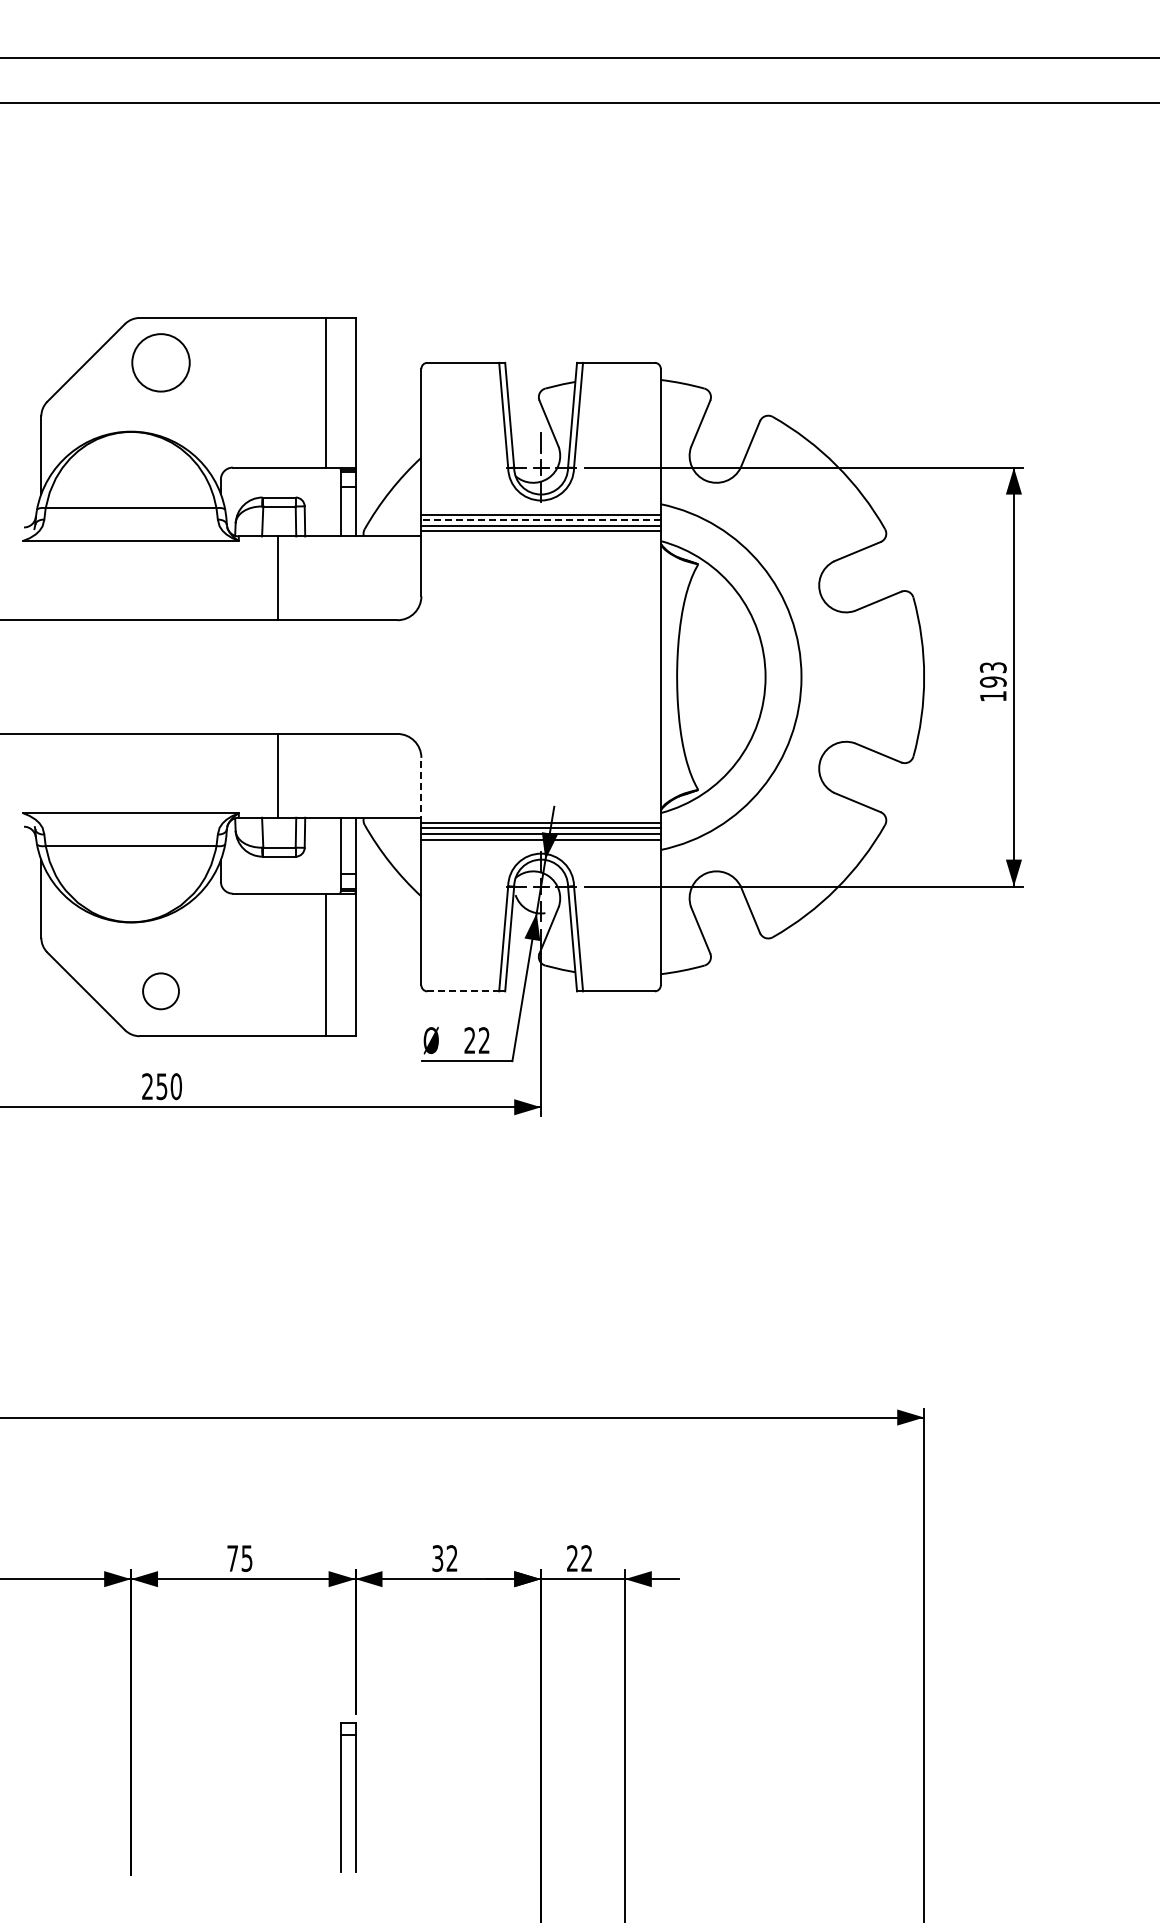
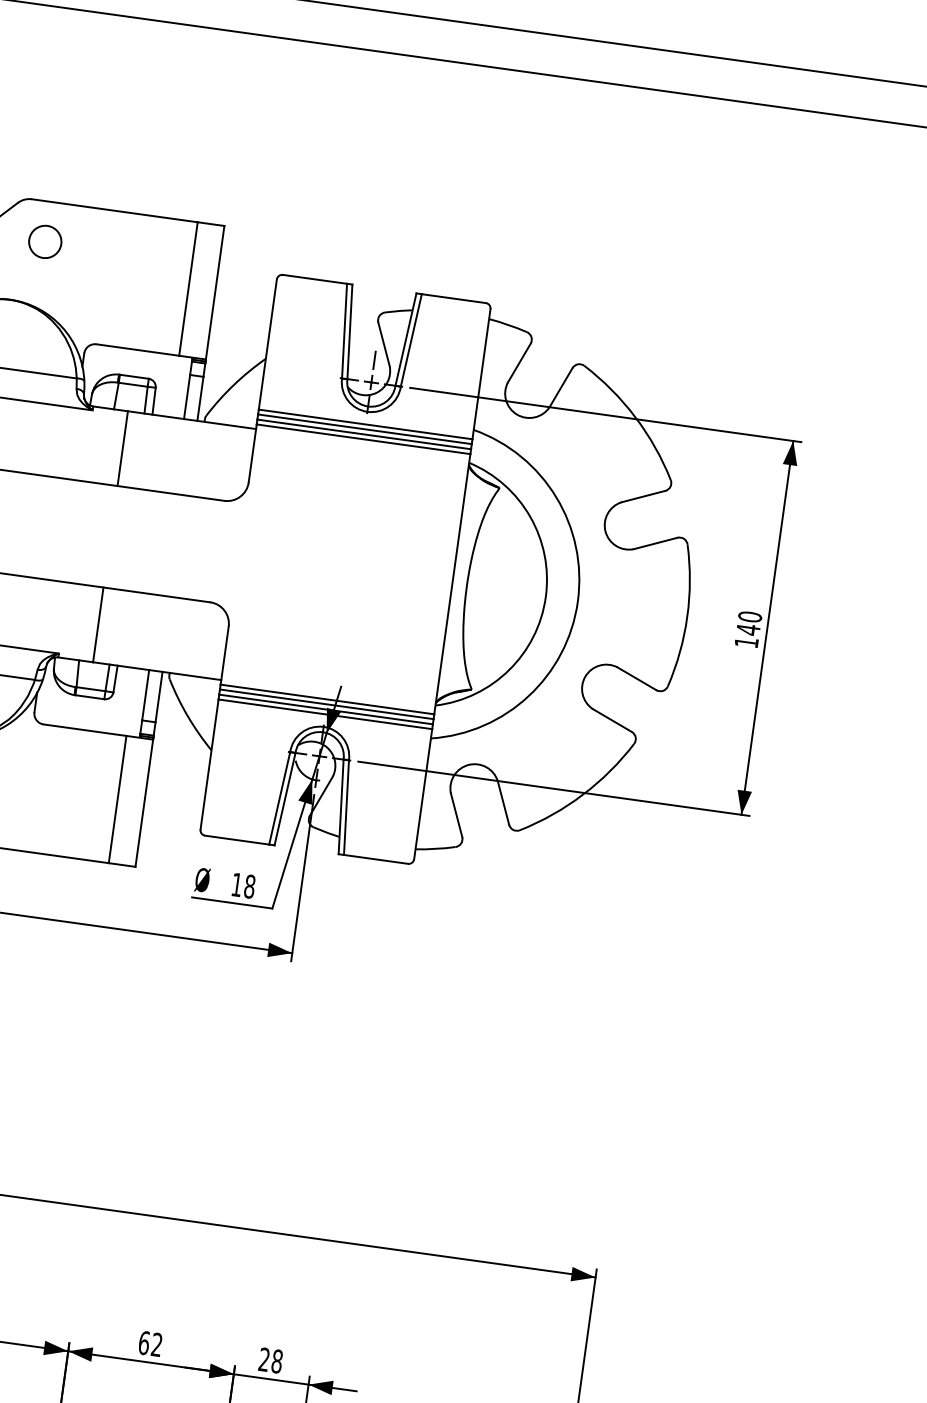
circle: (160, 362) -> (44, 241), size x0.62
line: (541, 520) -> (365, 429), dashed -> solid
text: (992, 675) -> (748, 623), 193 -> 140
line: (421, 790) -> (224, 655), dashed -> solid
line: (463, 991) -> (237, 840), dashed -> solid
text: (476, 1040) -> (242, 885), 22 -> 18
text: (437, 1558) -> (143, 1342), 32 -> 62
text: (586, 1558) -> (276, 1361), 22 -> 28

